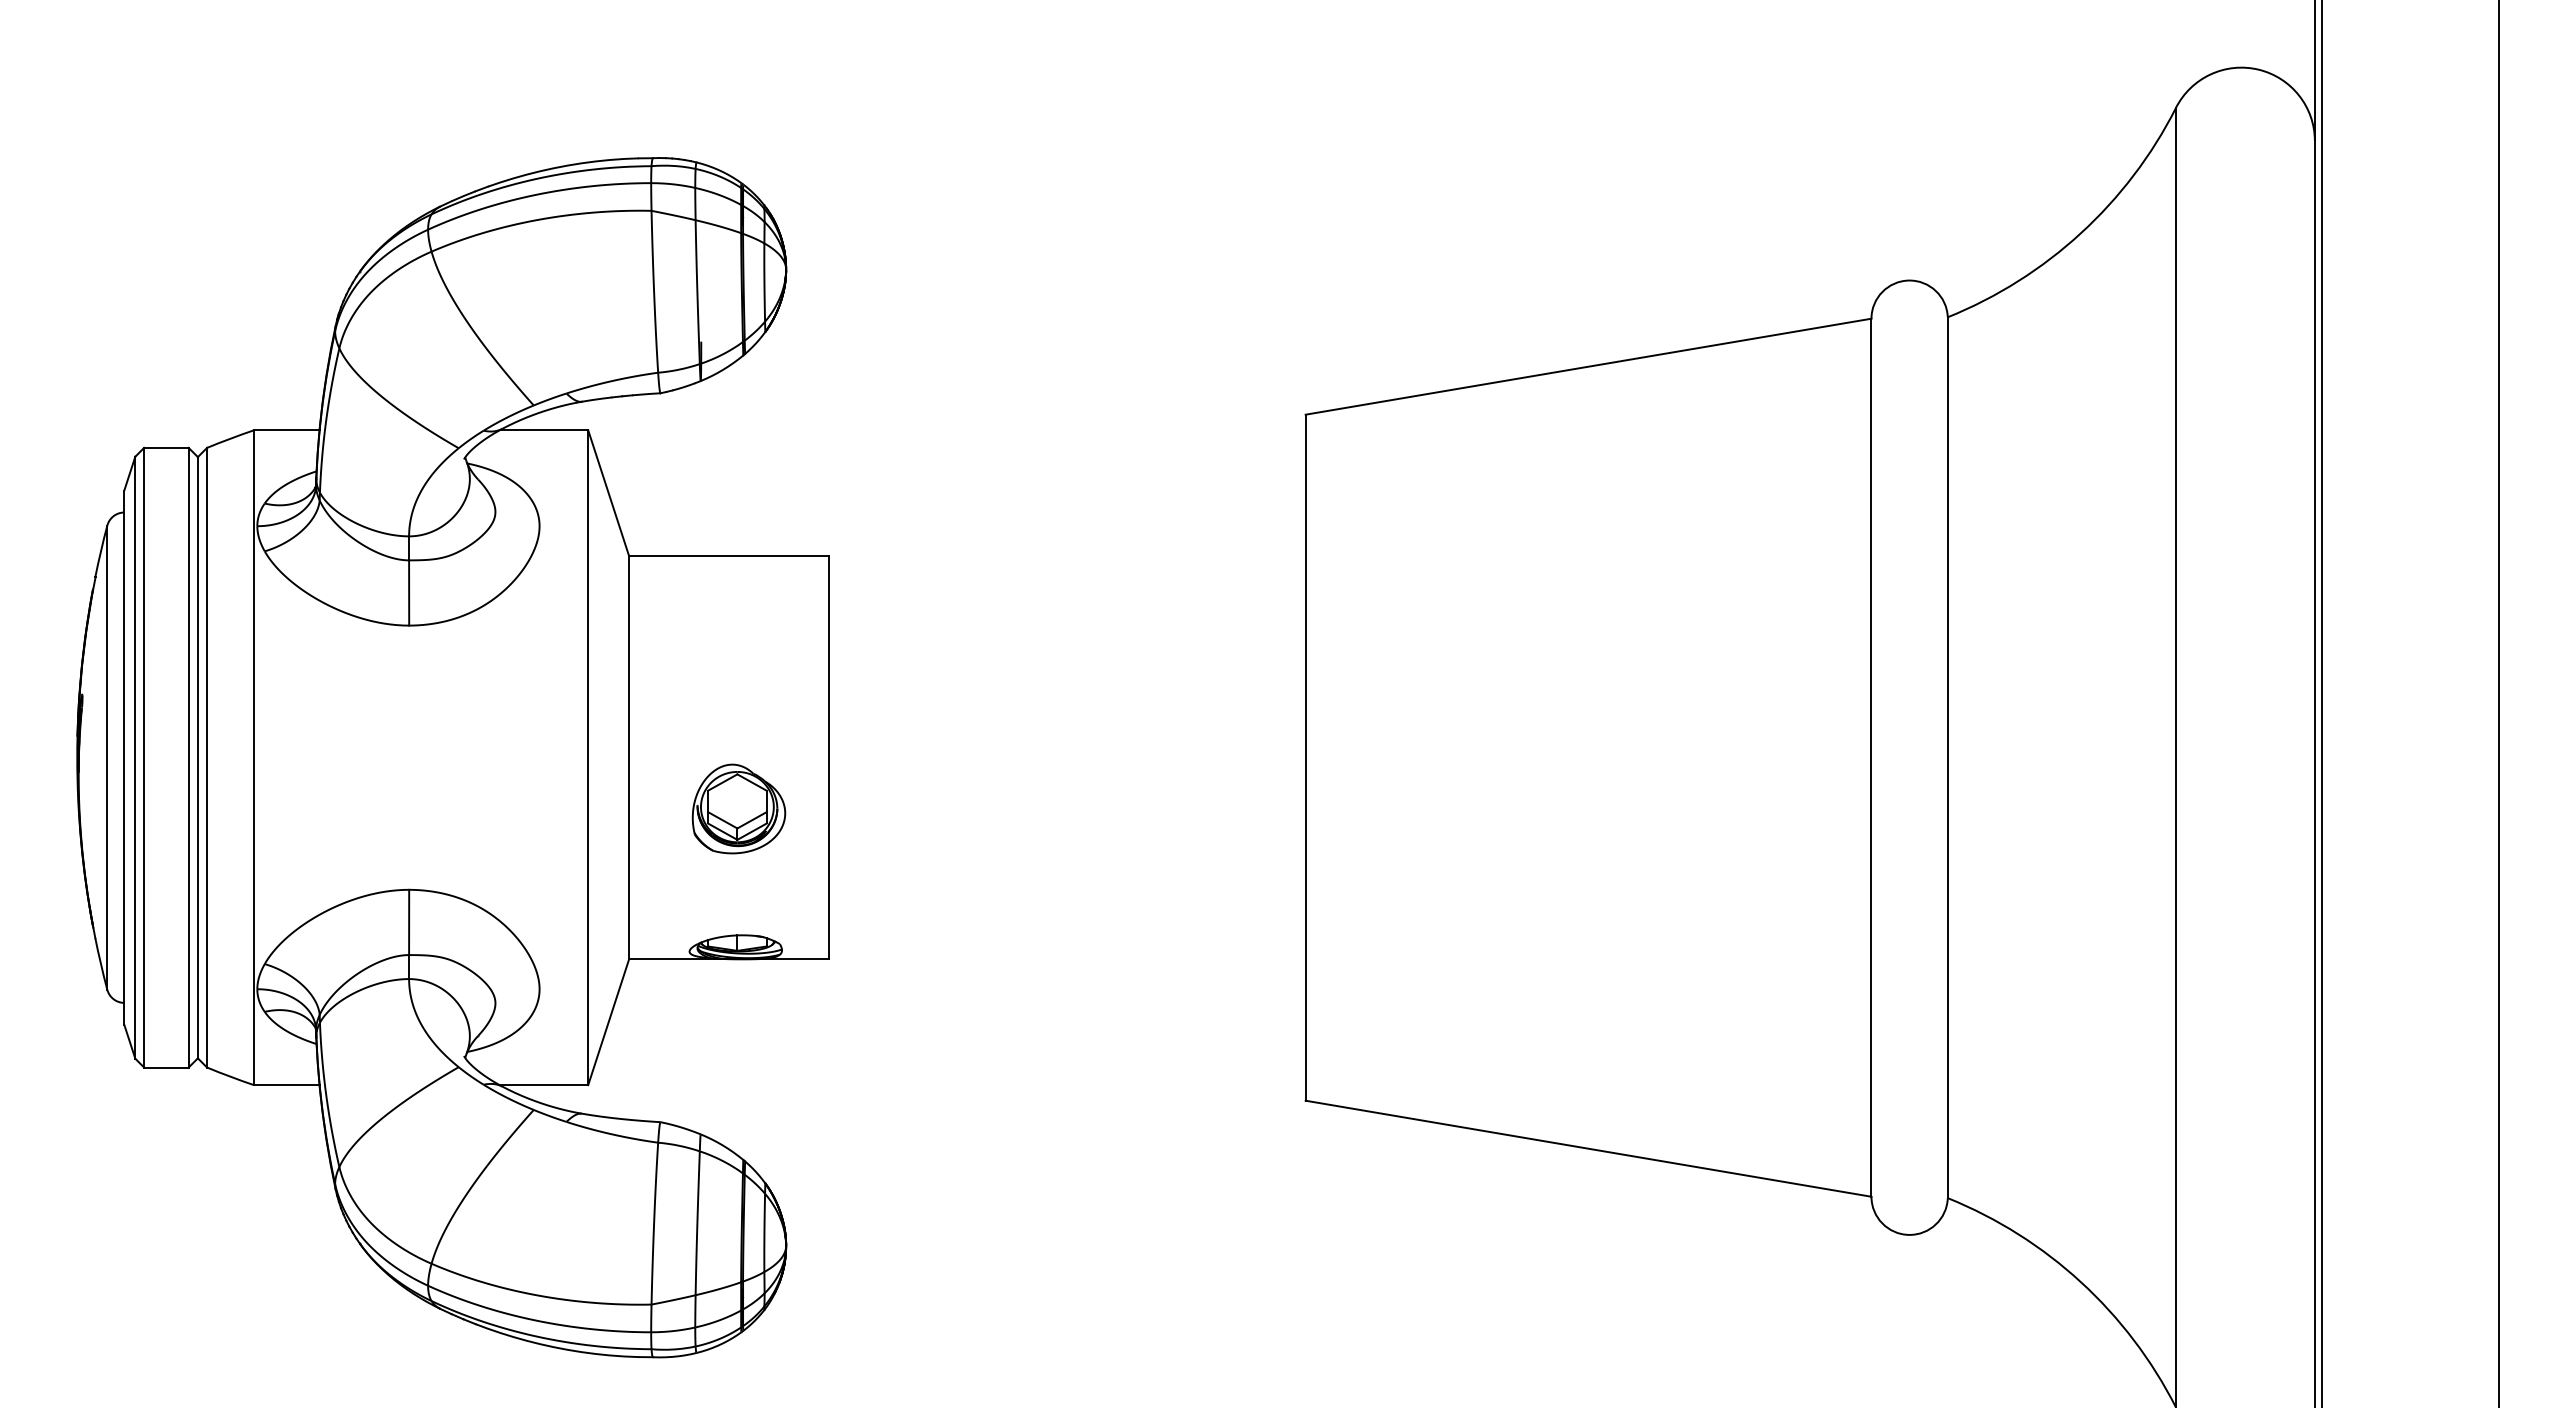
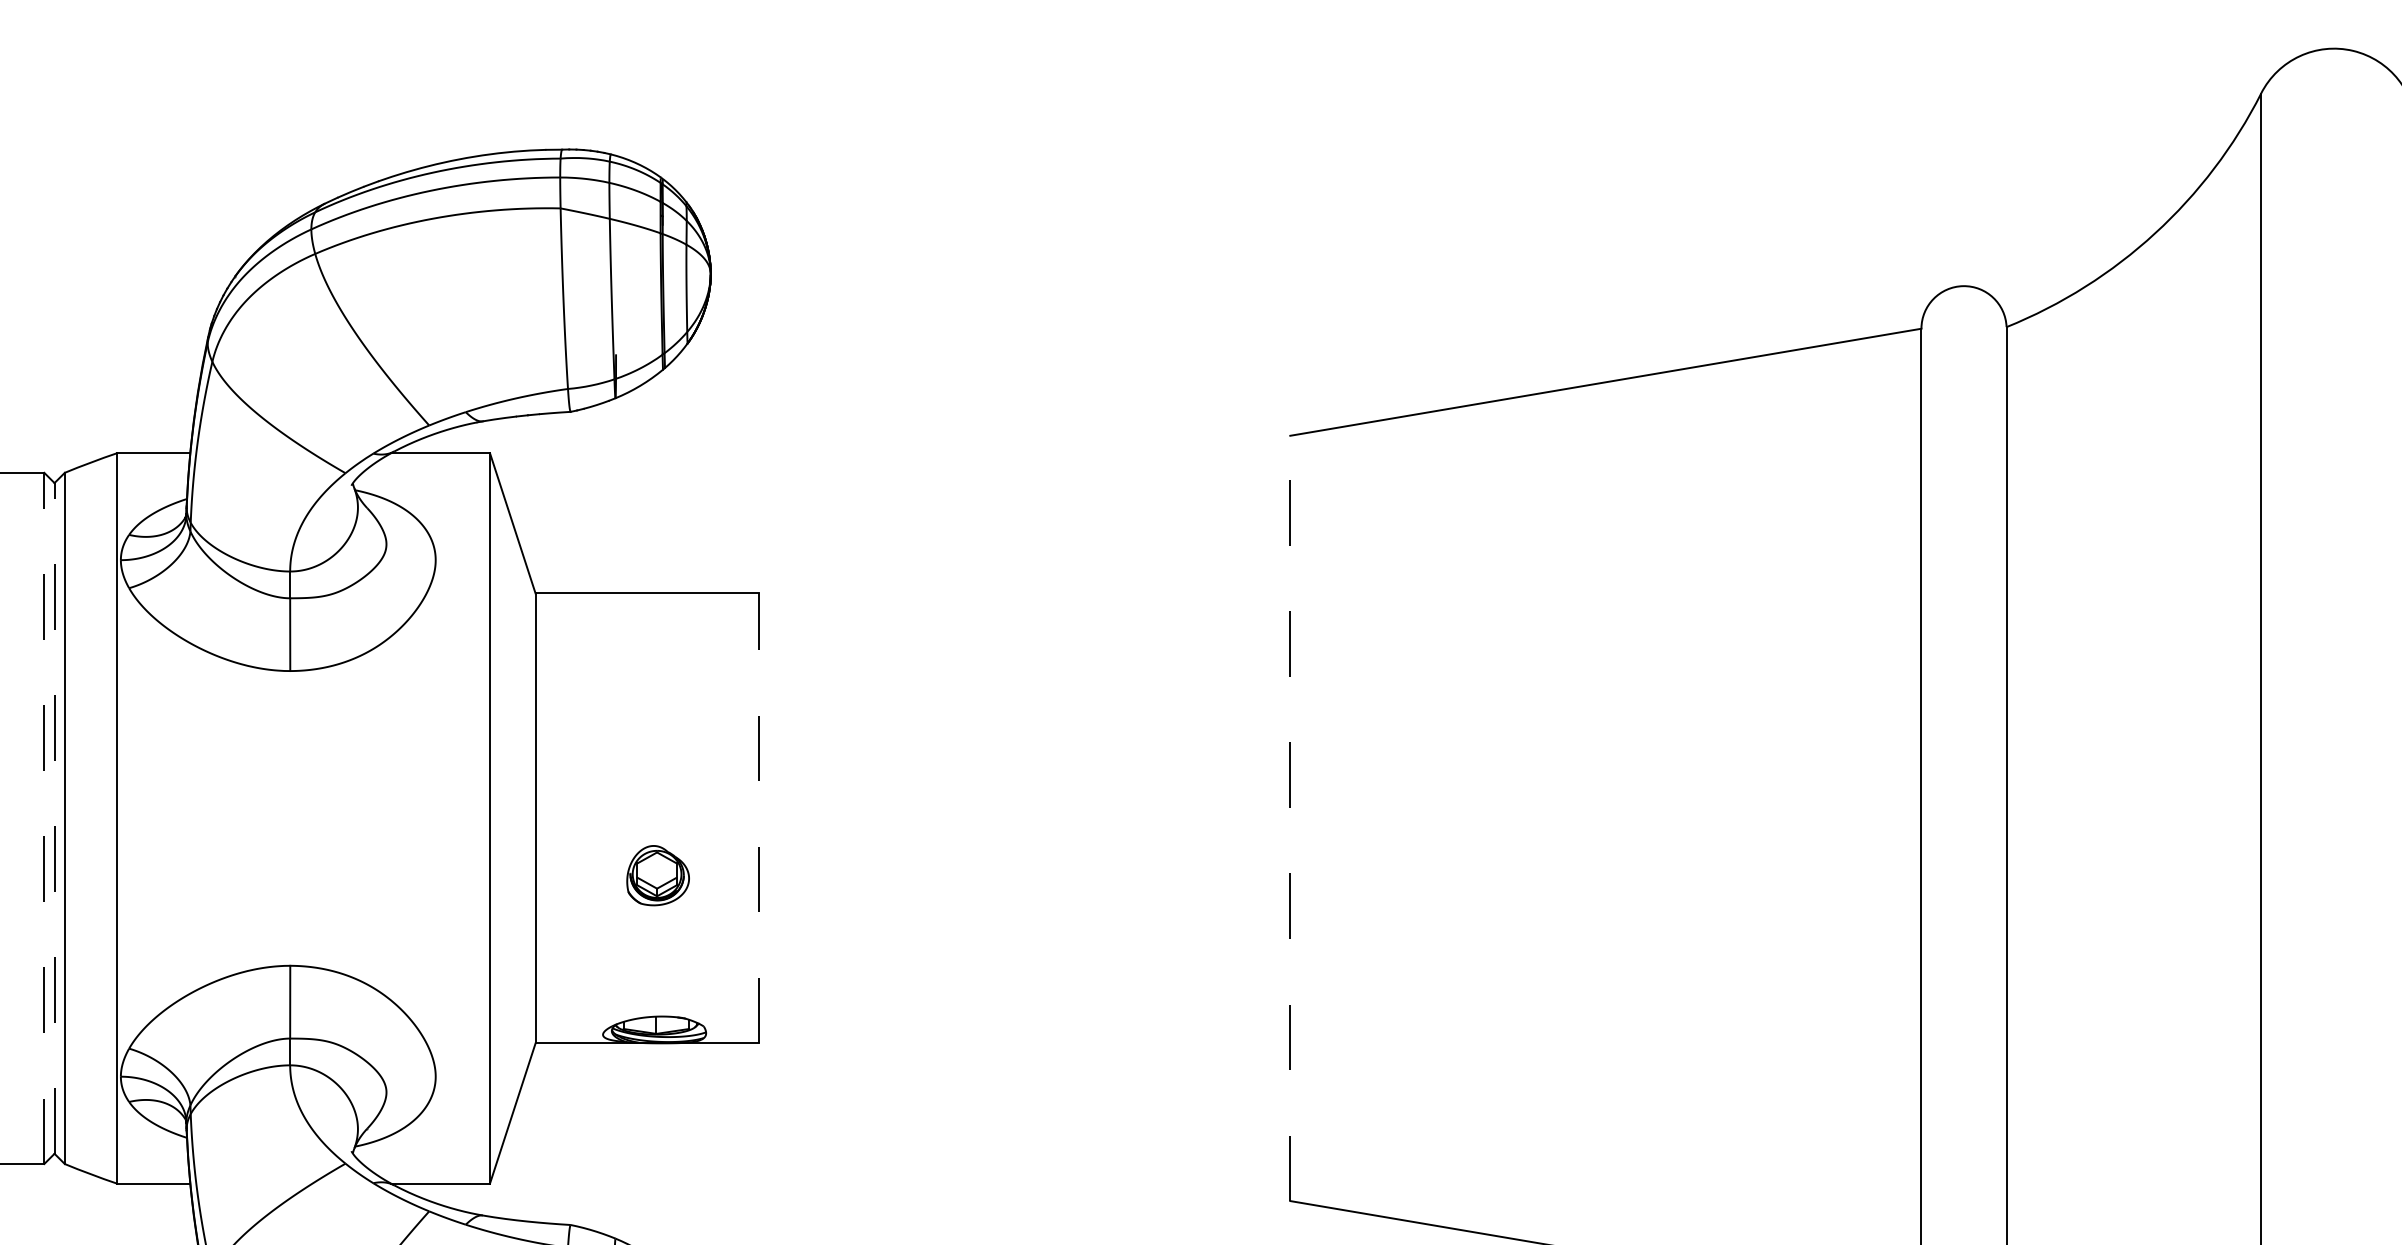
line: (188, 757) -> (44, 818), solid -> dashed
line: (197, 757) -> (54, 818), solid -> dashed
line: (829, 757) -> (759, 818), solid -> dashed
line: (1305, 757) -> (1290, 818), solid -> dashed
part: (738, 808) -> (657, 875), size x0.6

